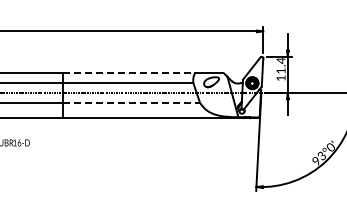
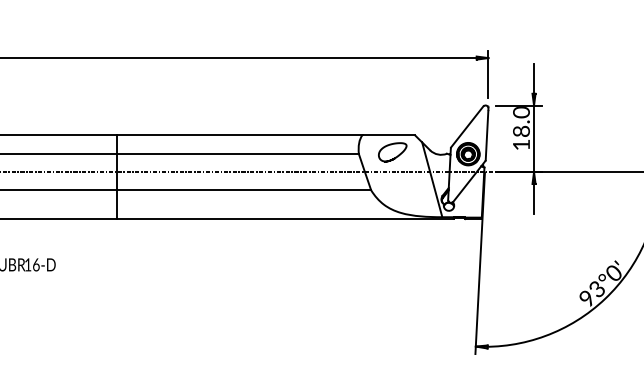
text: (280, 65) -> (520, 121), 11.4 -> 18.0
line: (129, 72) -> (240, 134), dashed -> solid
line: (131, 102) -> (244, 189), dashed -> solid

